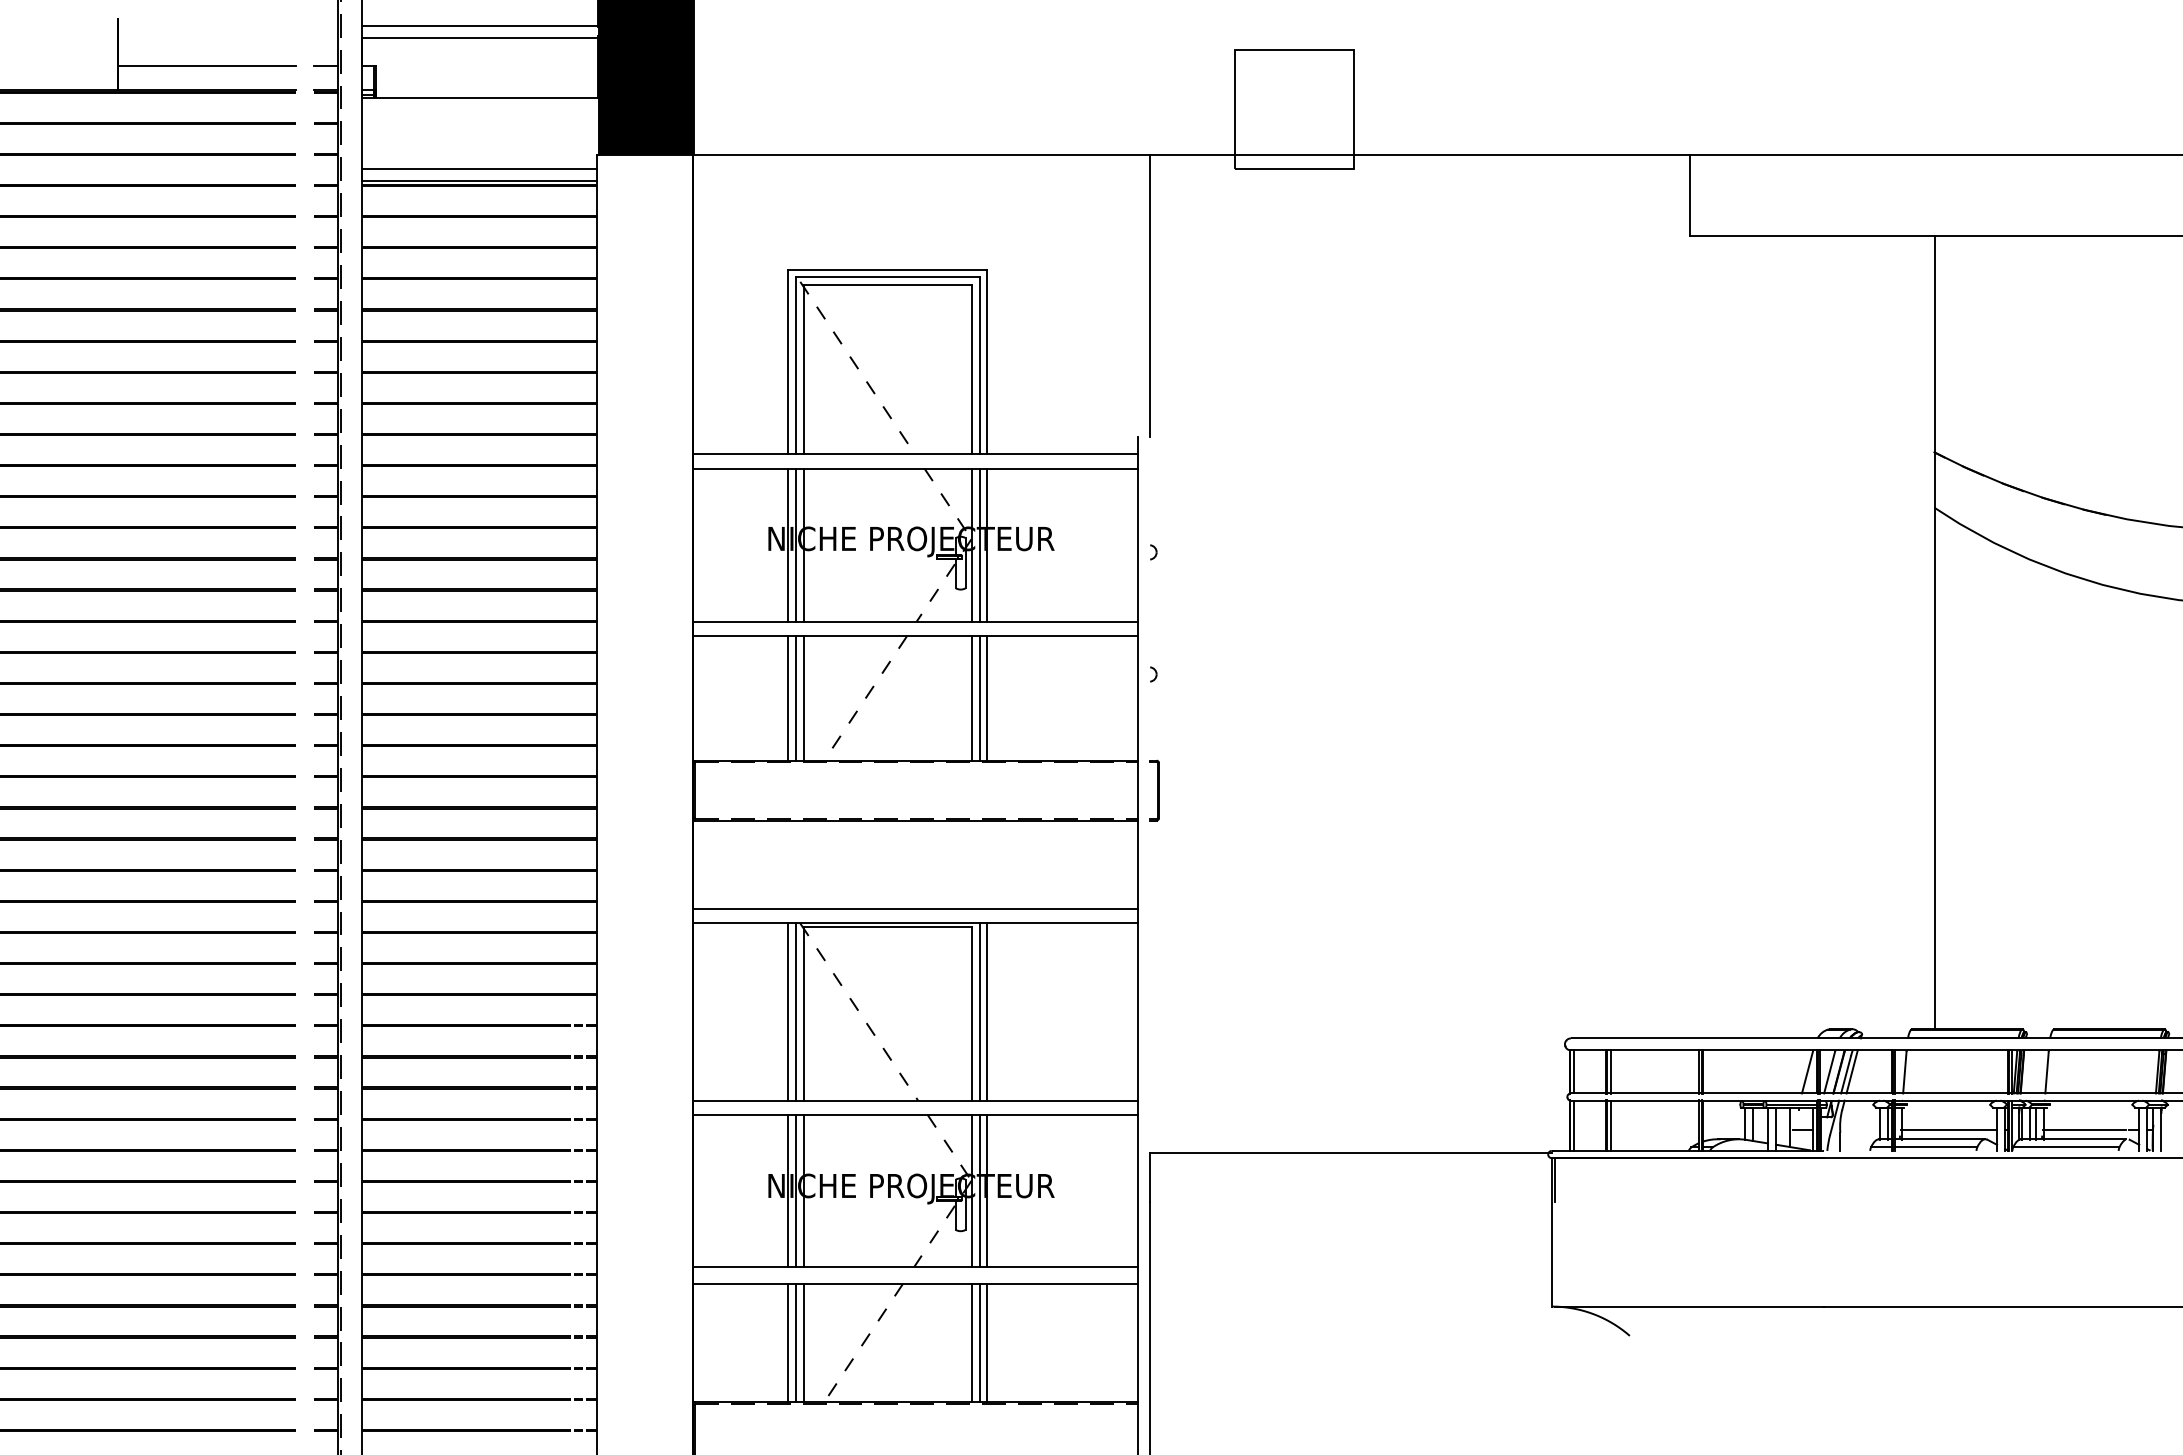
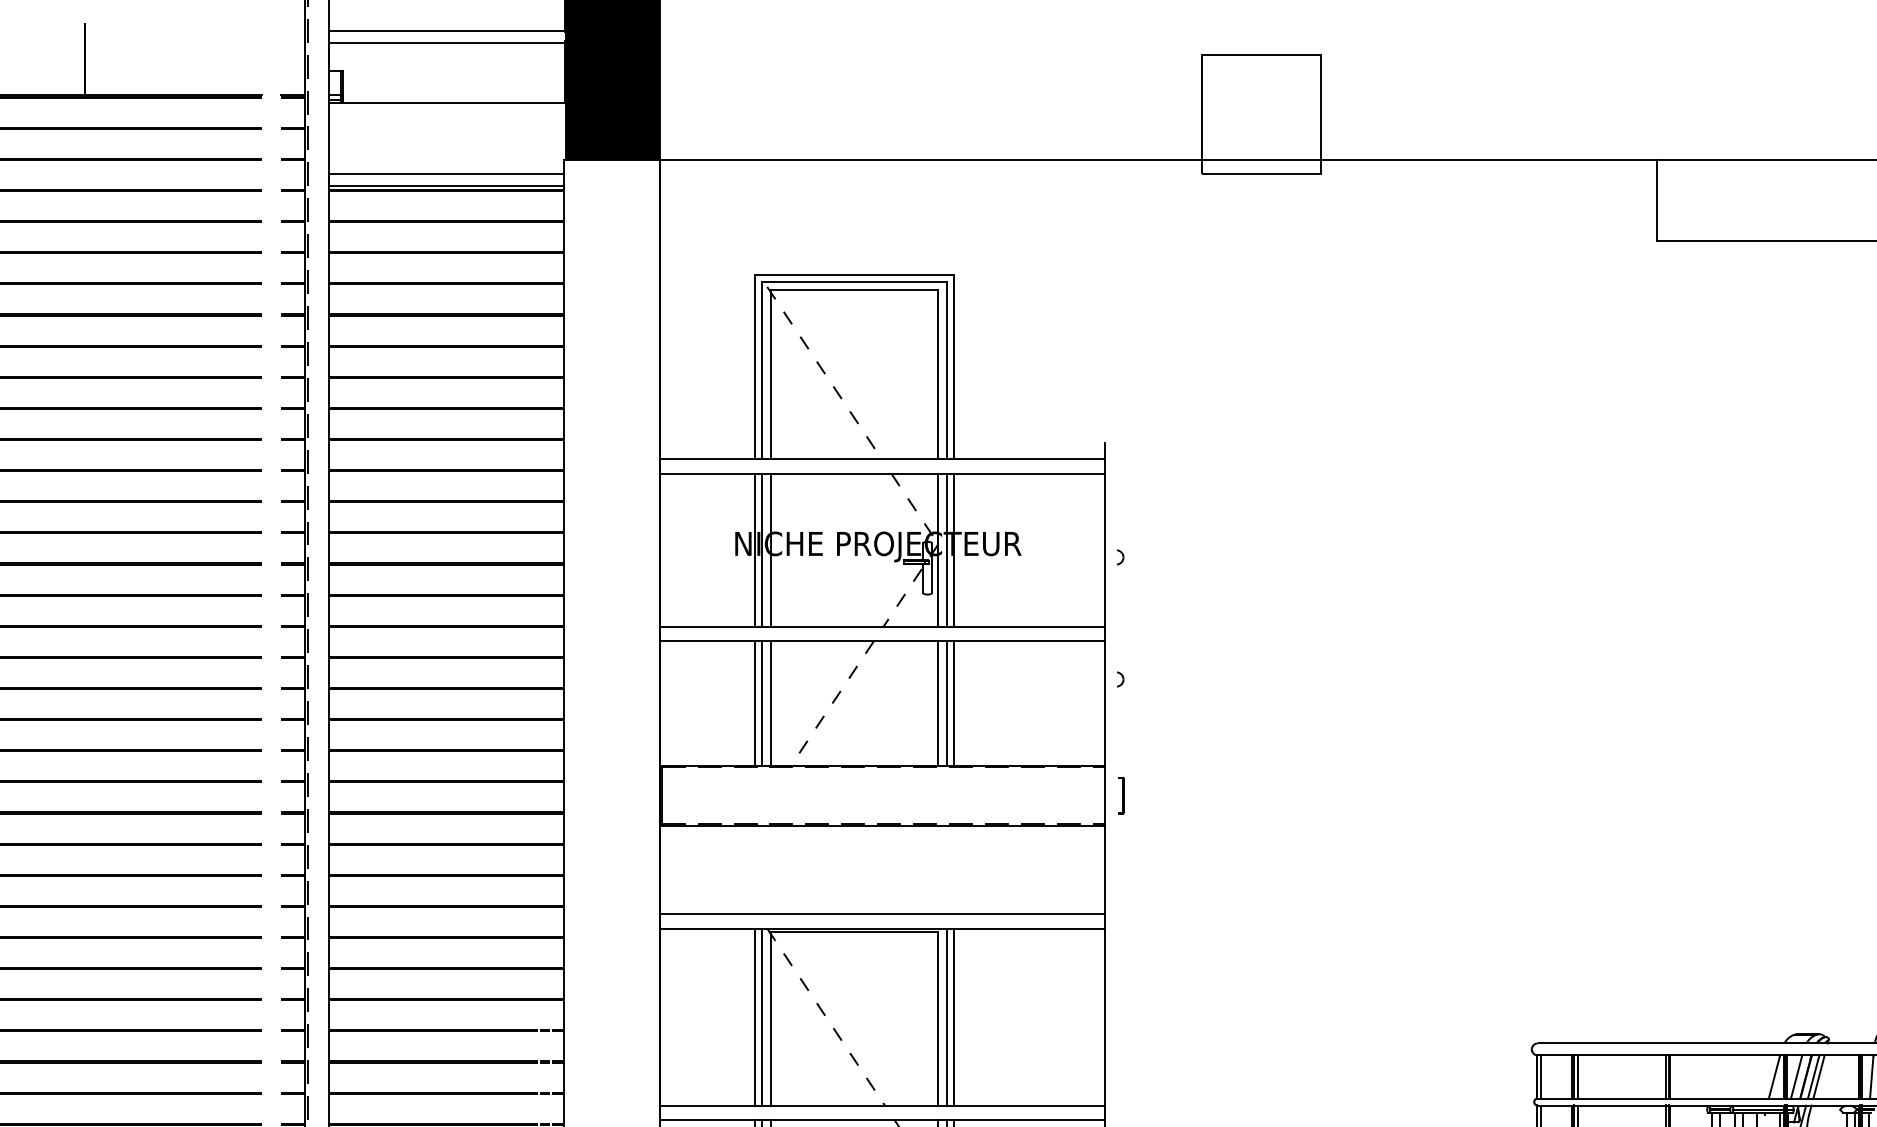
line: (206, 66) -> (173, 71), removed
line: (325, 66) -> (292, 71), removed
line: (1150, 295) -> (1117, 300), removed
part: (1154, 790) -> (1121, 795), size x0.6

